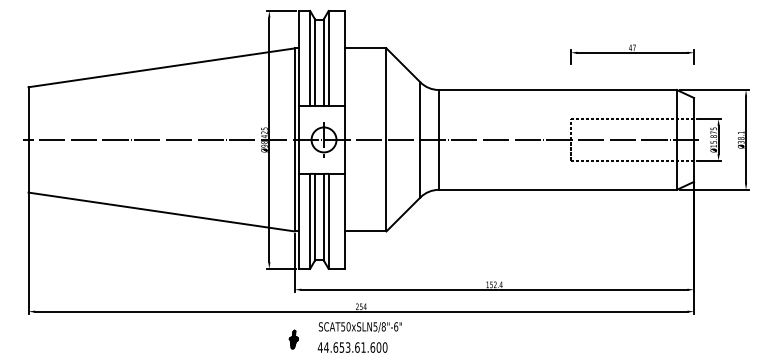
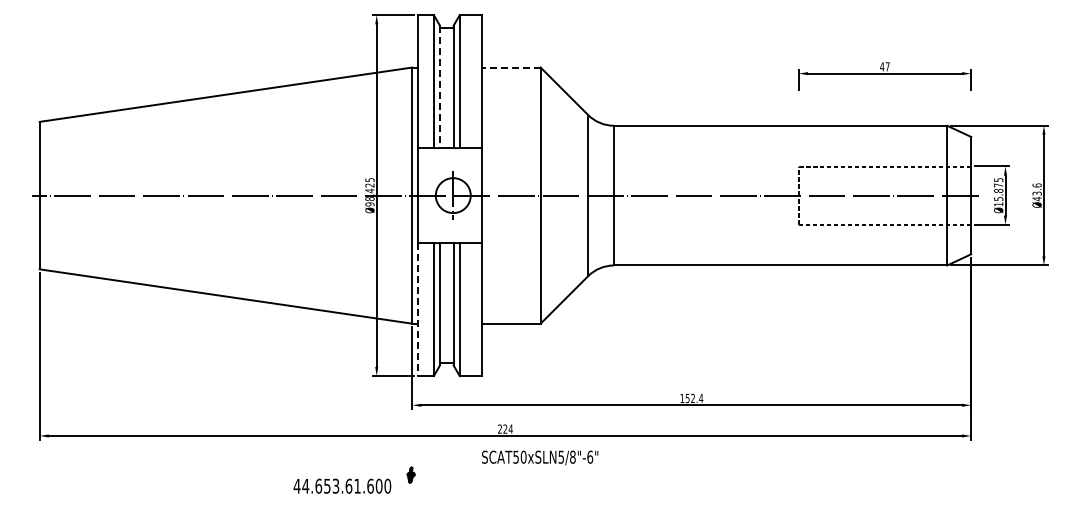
line: (364, 48) -> (510, 67), solid -> dashed
line: (314, 62) -> (439, 87), solid -> dashed
text: (740, 137) -> (1036, 192), Ø38.1 -> Ø43.6
line: (298, 222) -> (417, 310), solid -> dashed
text: (361, 306) -> (505, 428), 254 -> 224
text: (360, 327) -> (540, 457), moved
part: (293, 339) -> (410, 474), size x0.6
text: (352, 347) -> (342, 485), moved

